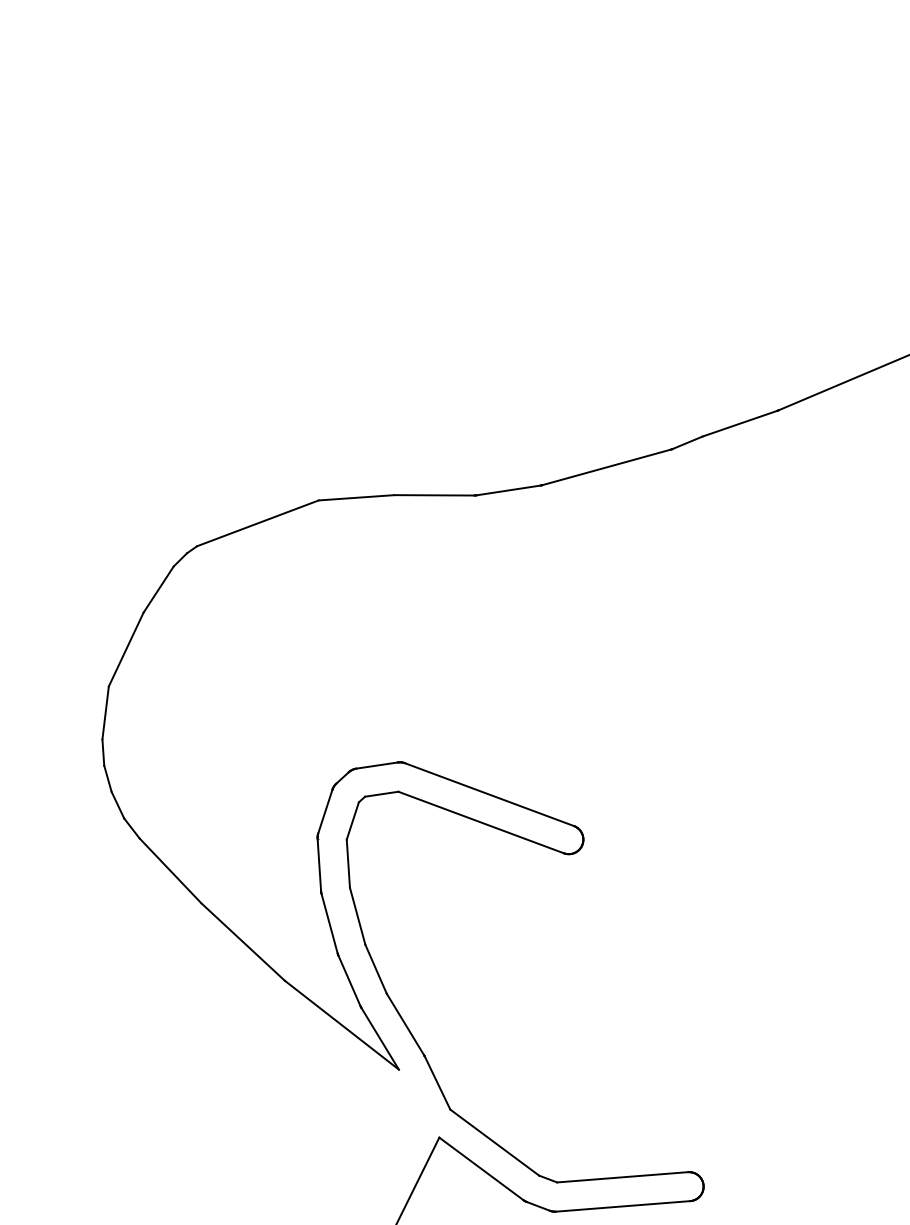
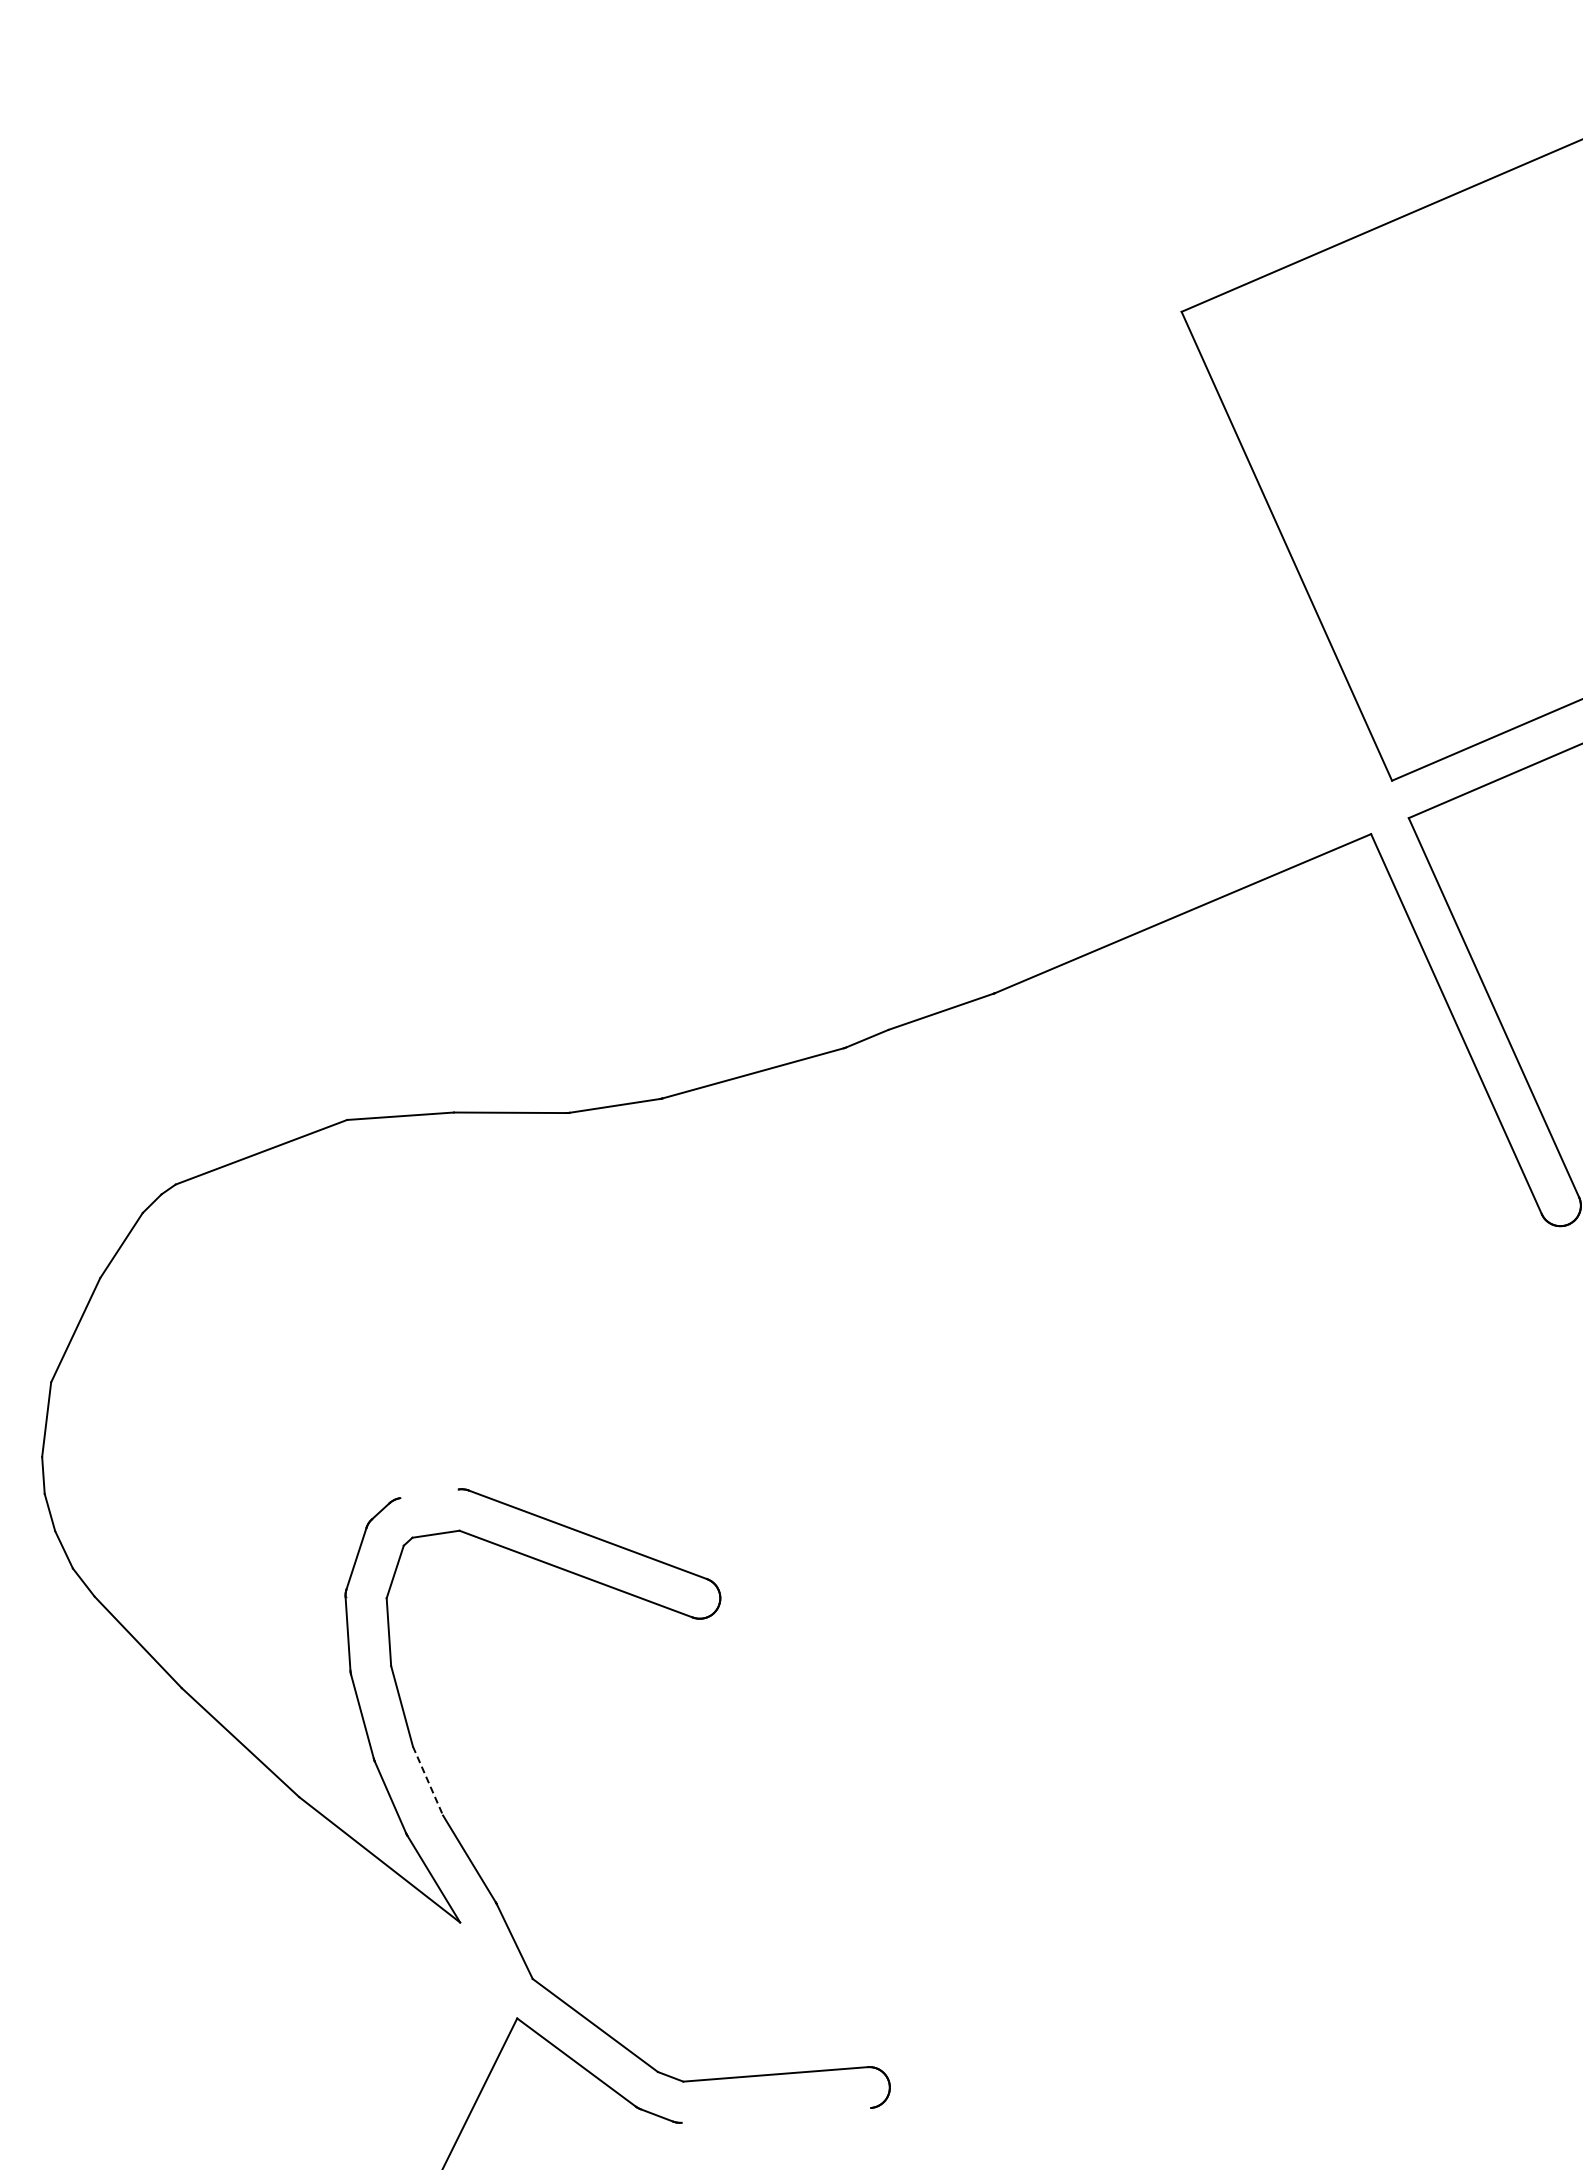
line: (377, 765) -> (429, 1493), removed
line: (376, 969) -> (428, 1781), solid -> dashed
line: (623, 1205) -> (776, 2114), removed

